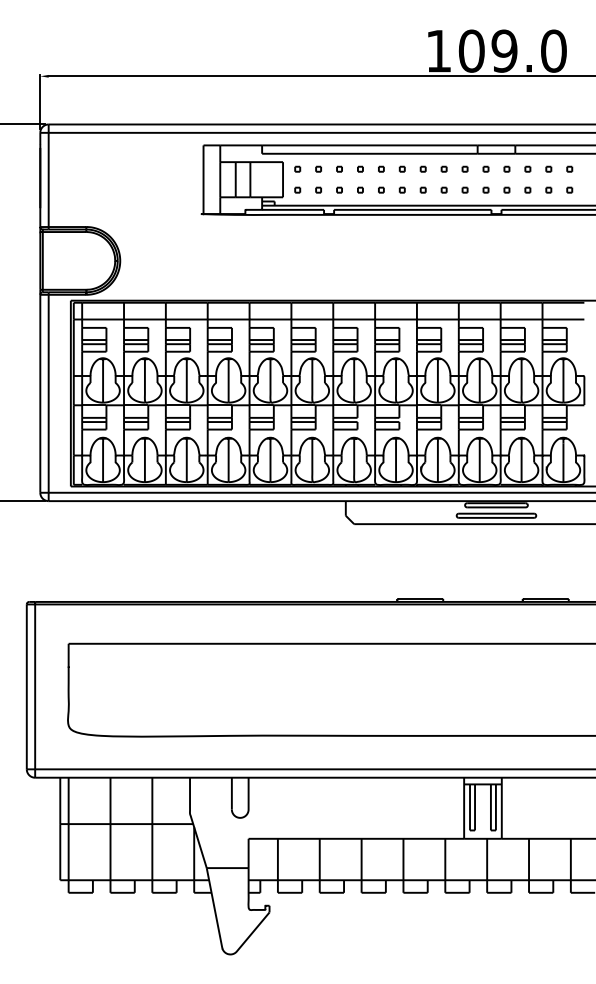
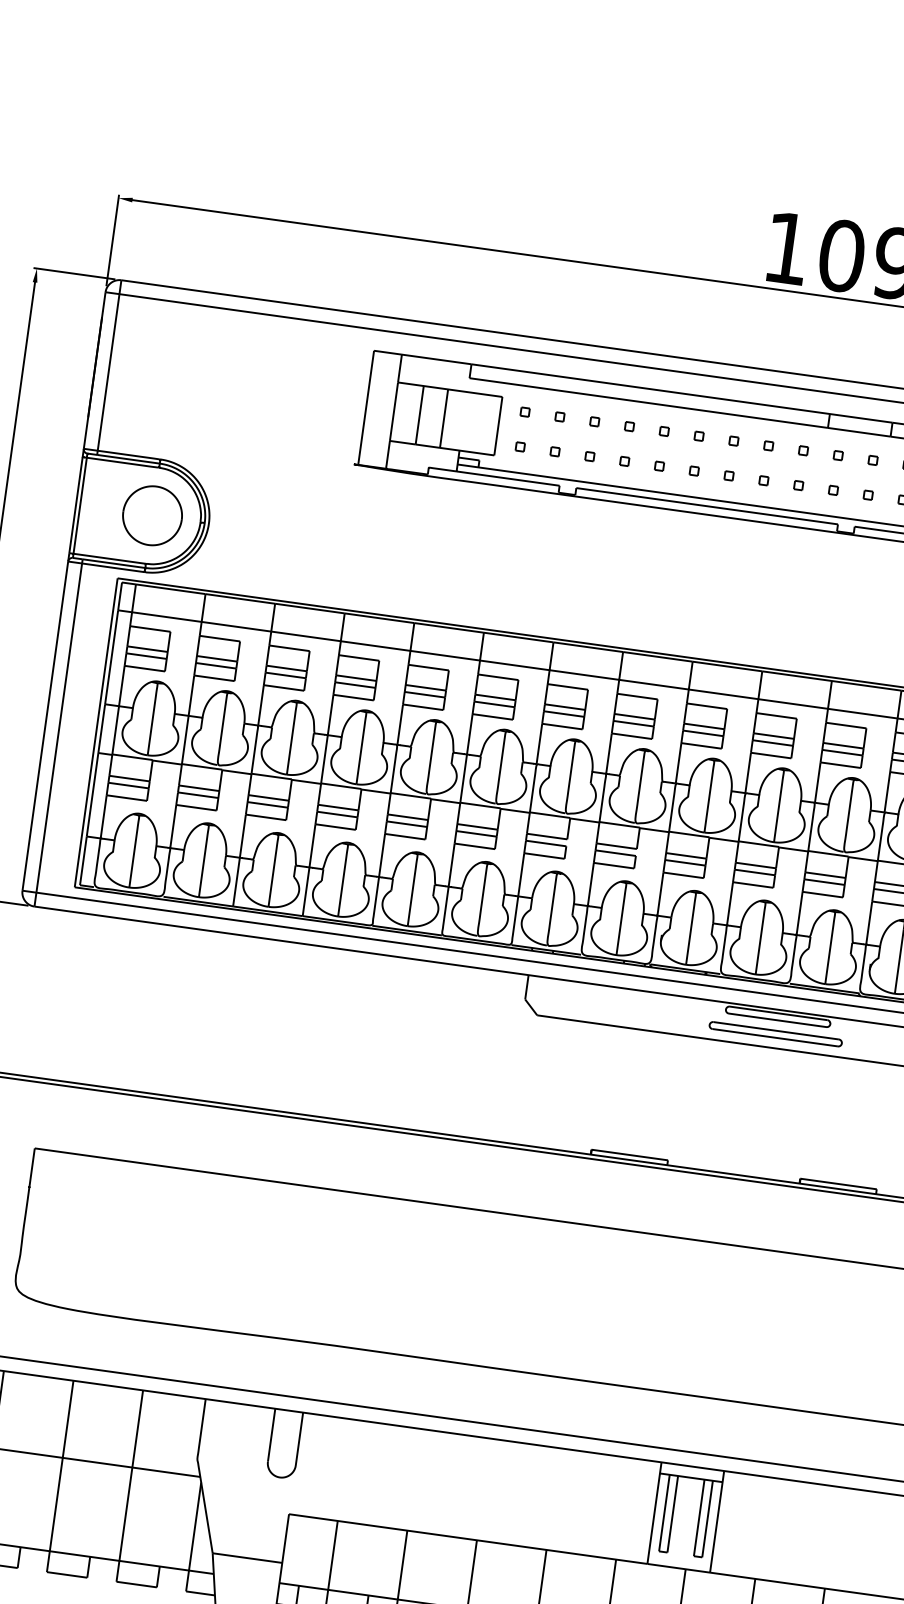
part: (85, 260) -> (151, 514), added

